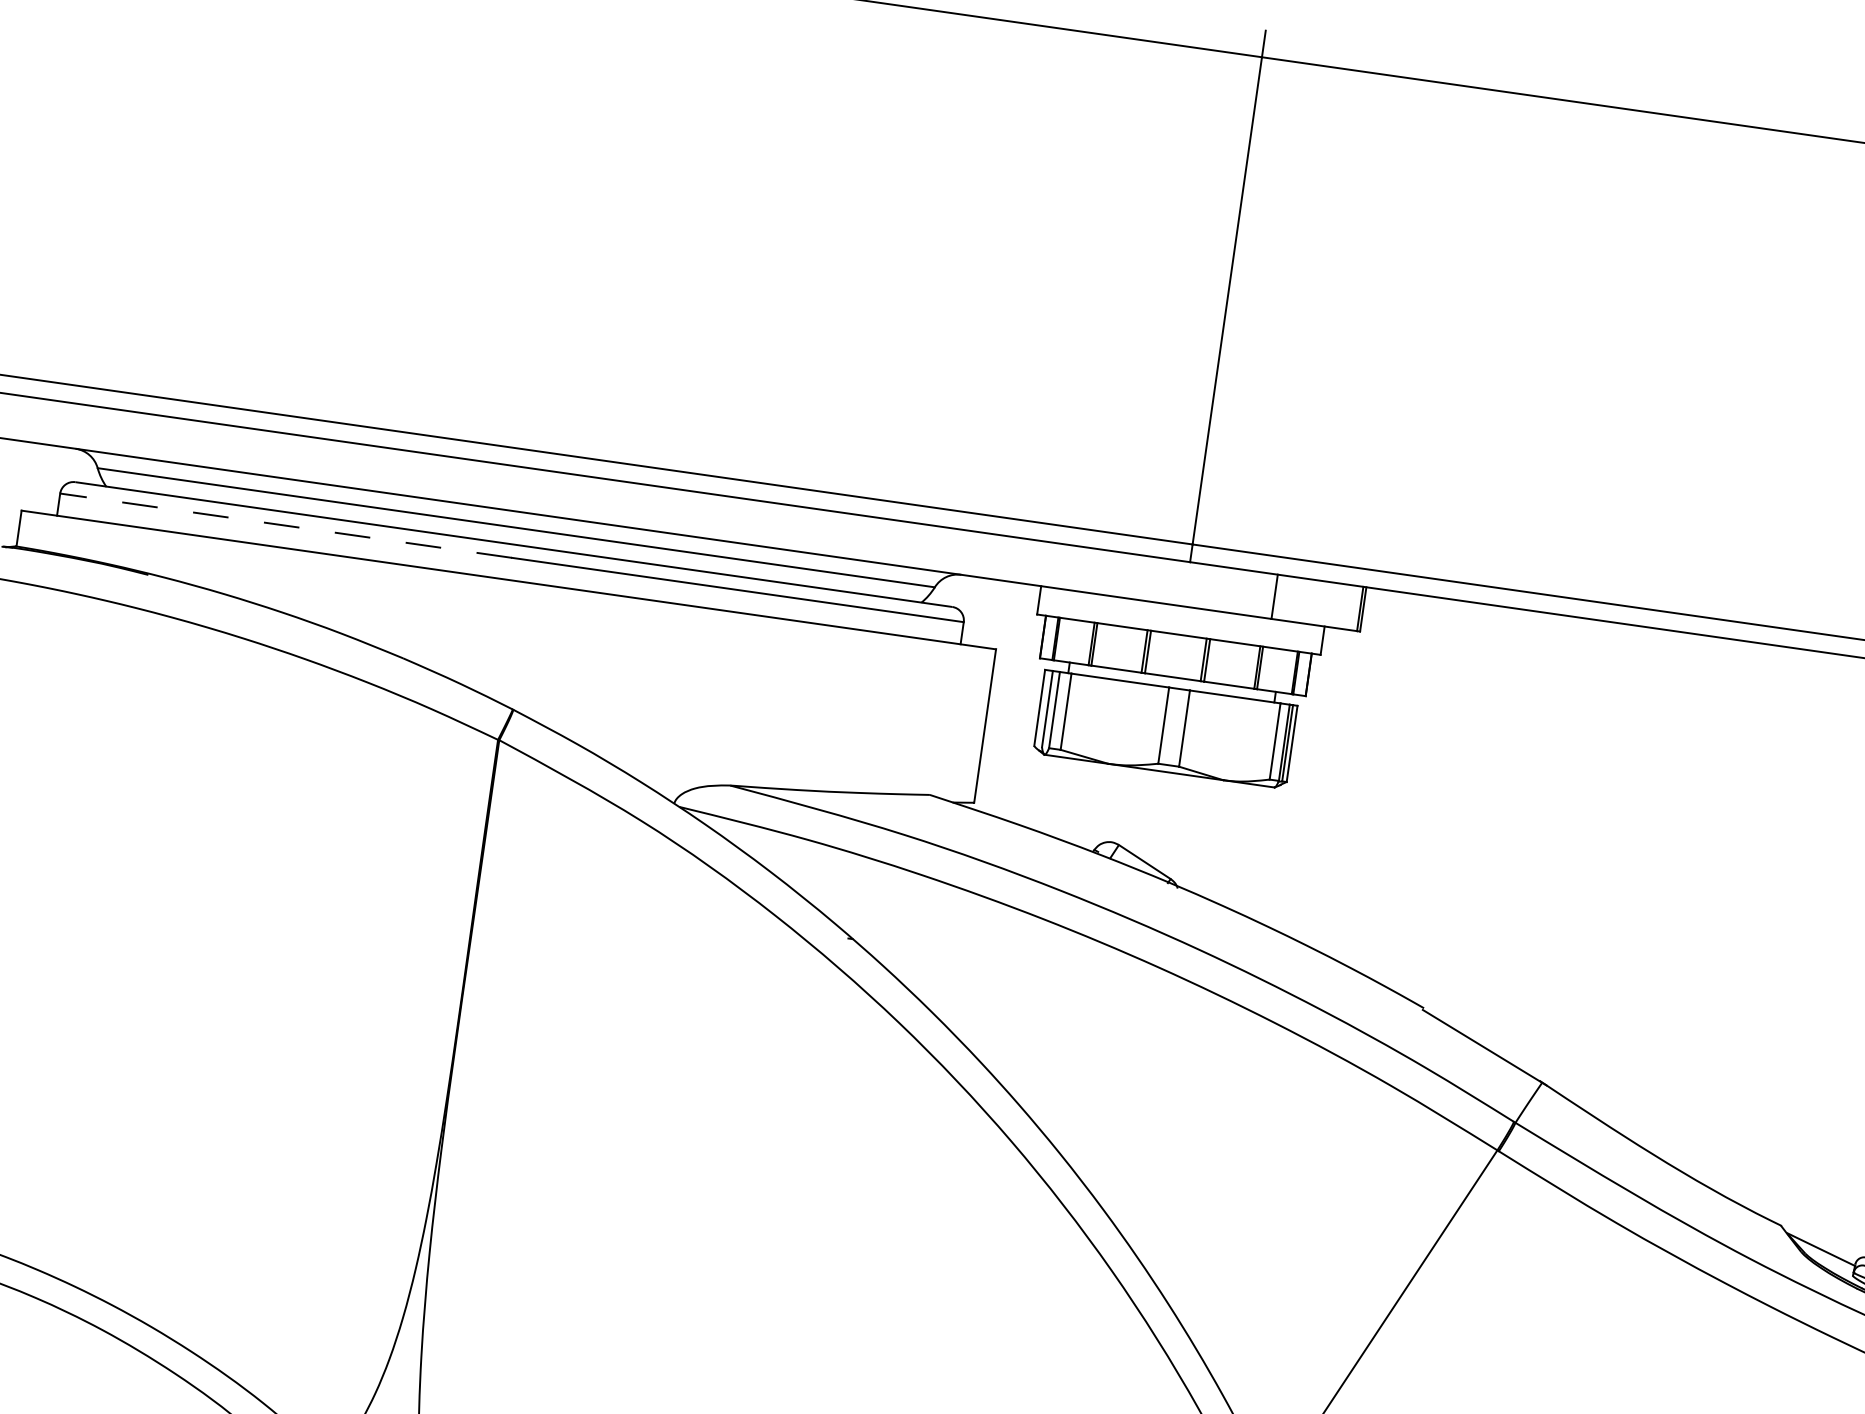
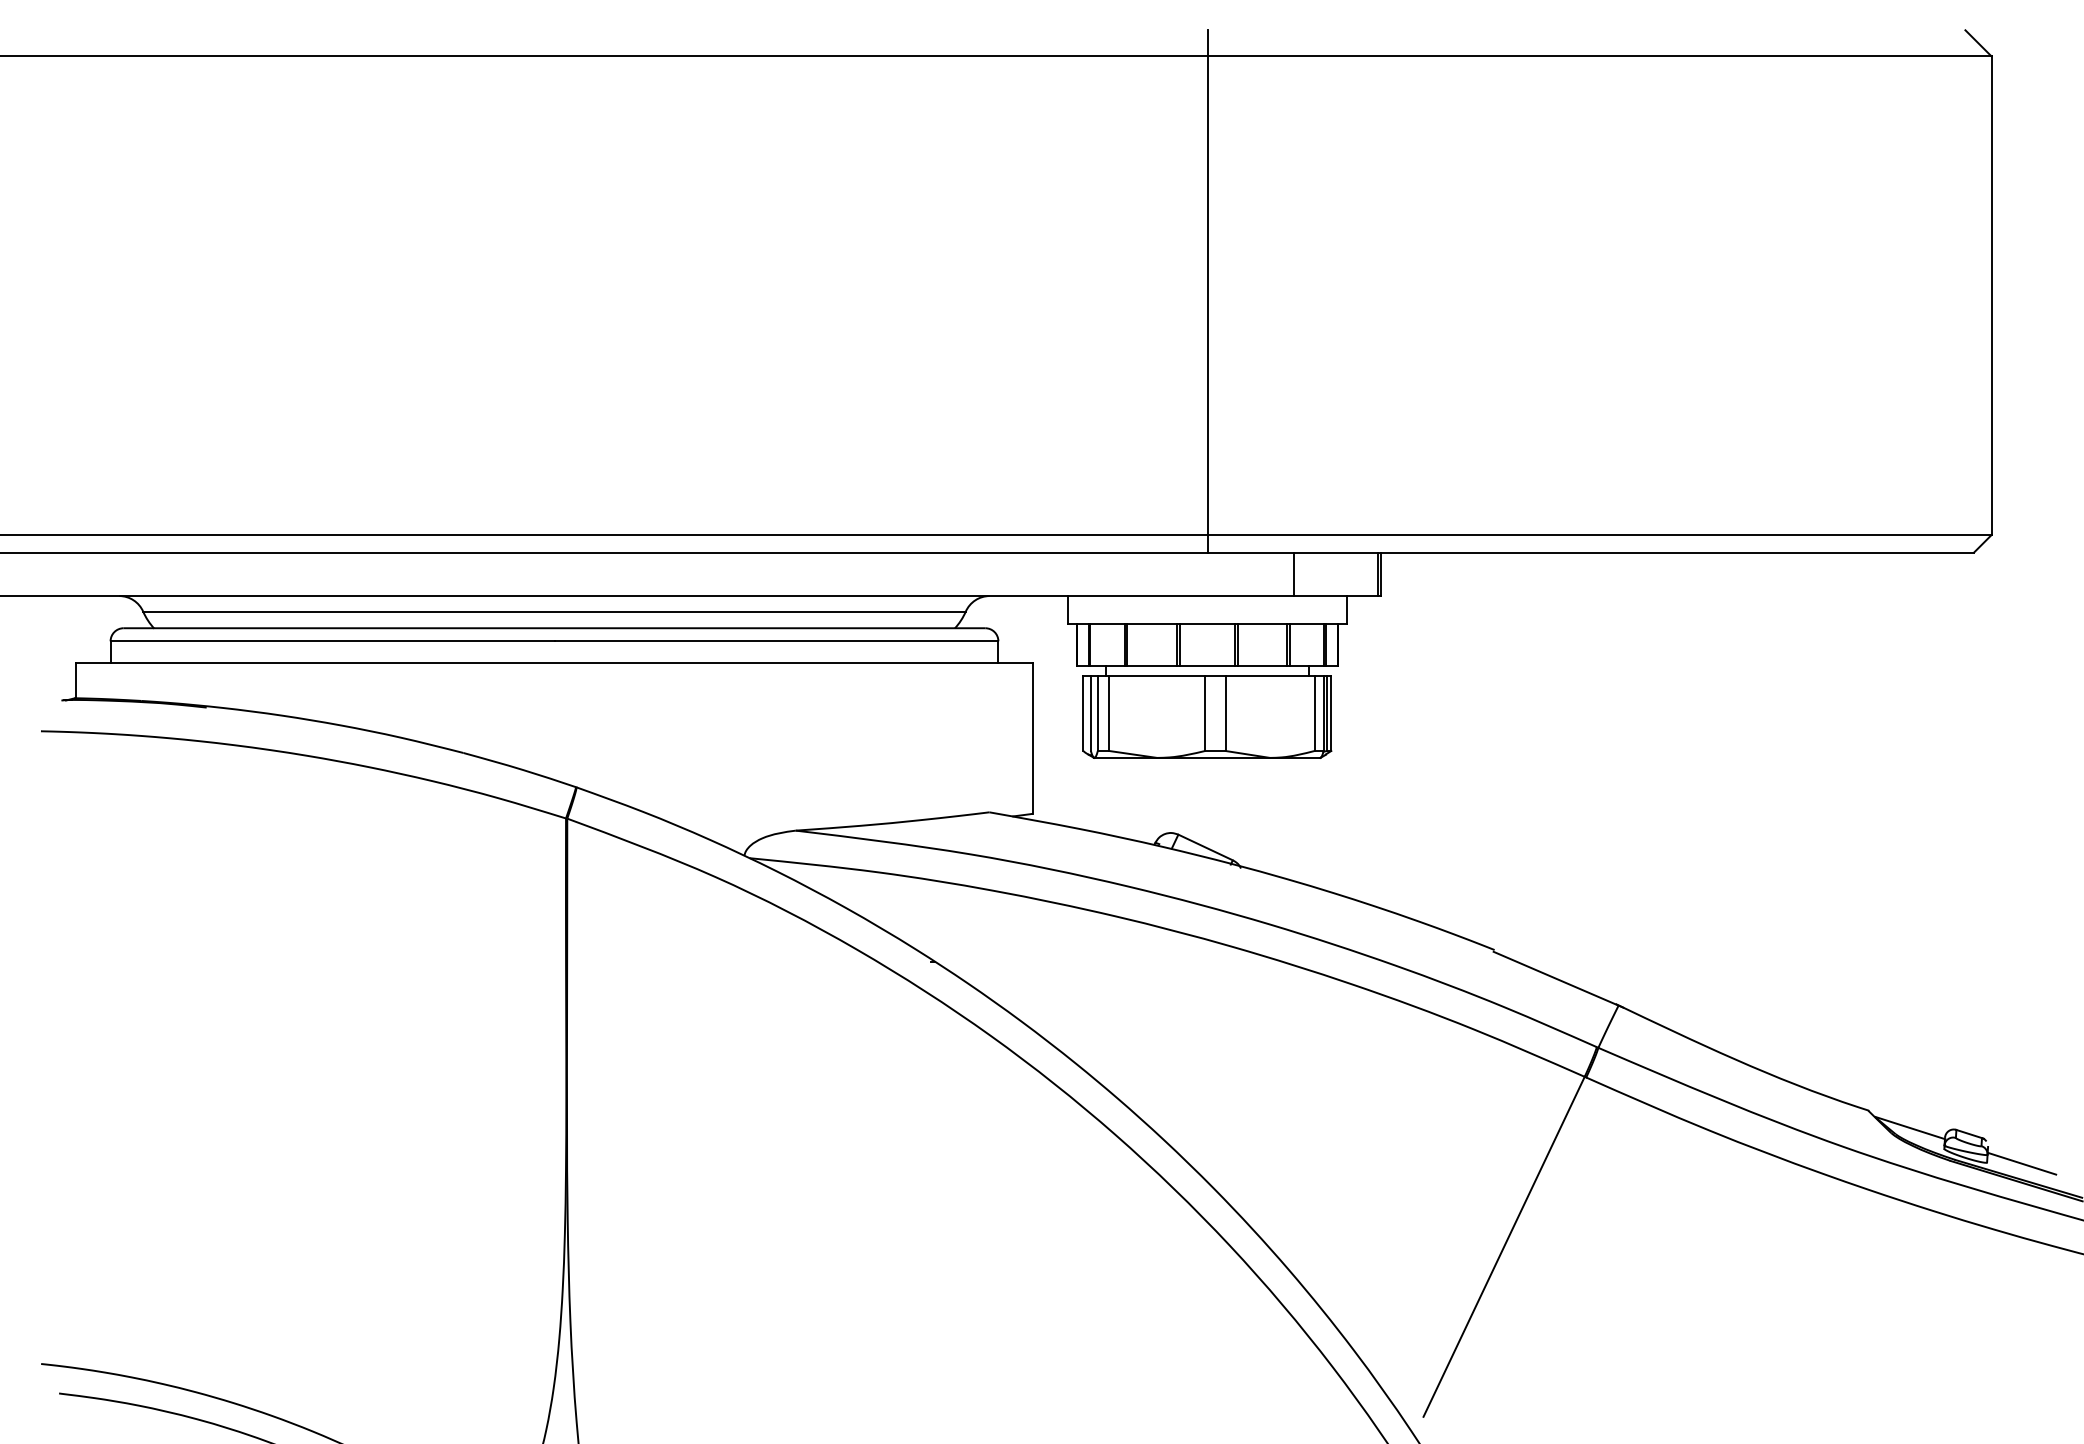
line: (286, 525) -> (332, 641), dashed -> solid

